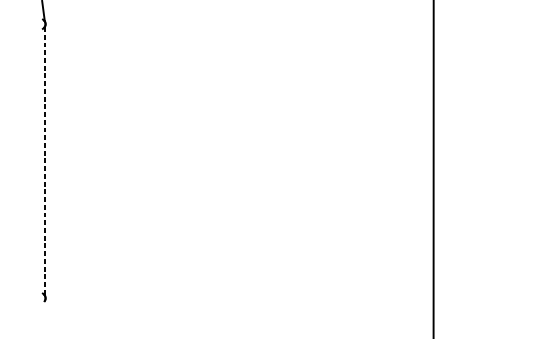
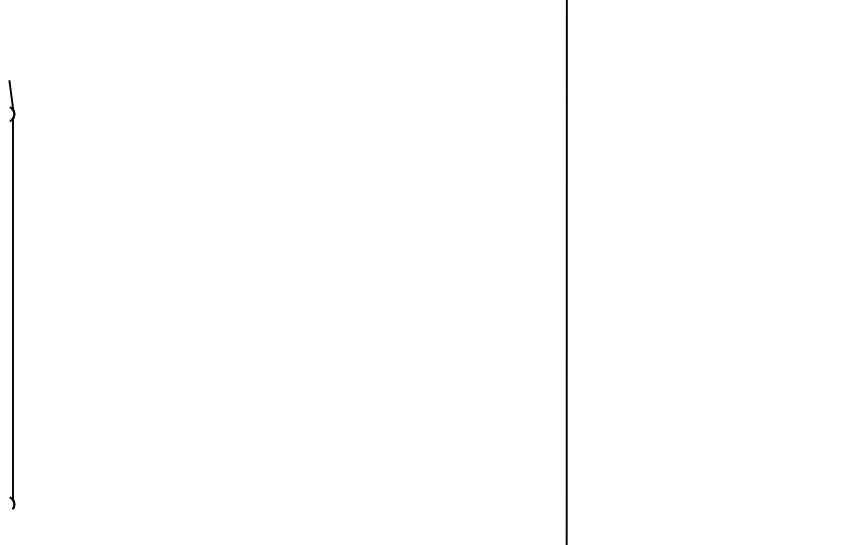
line: (44, 161) -> (13, 309), dashed -> solid

